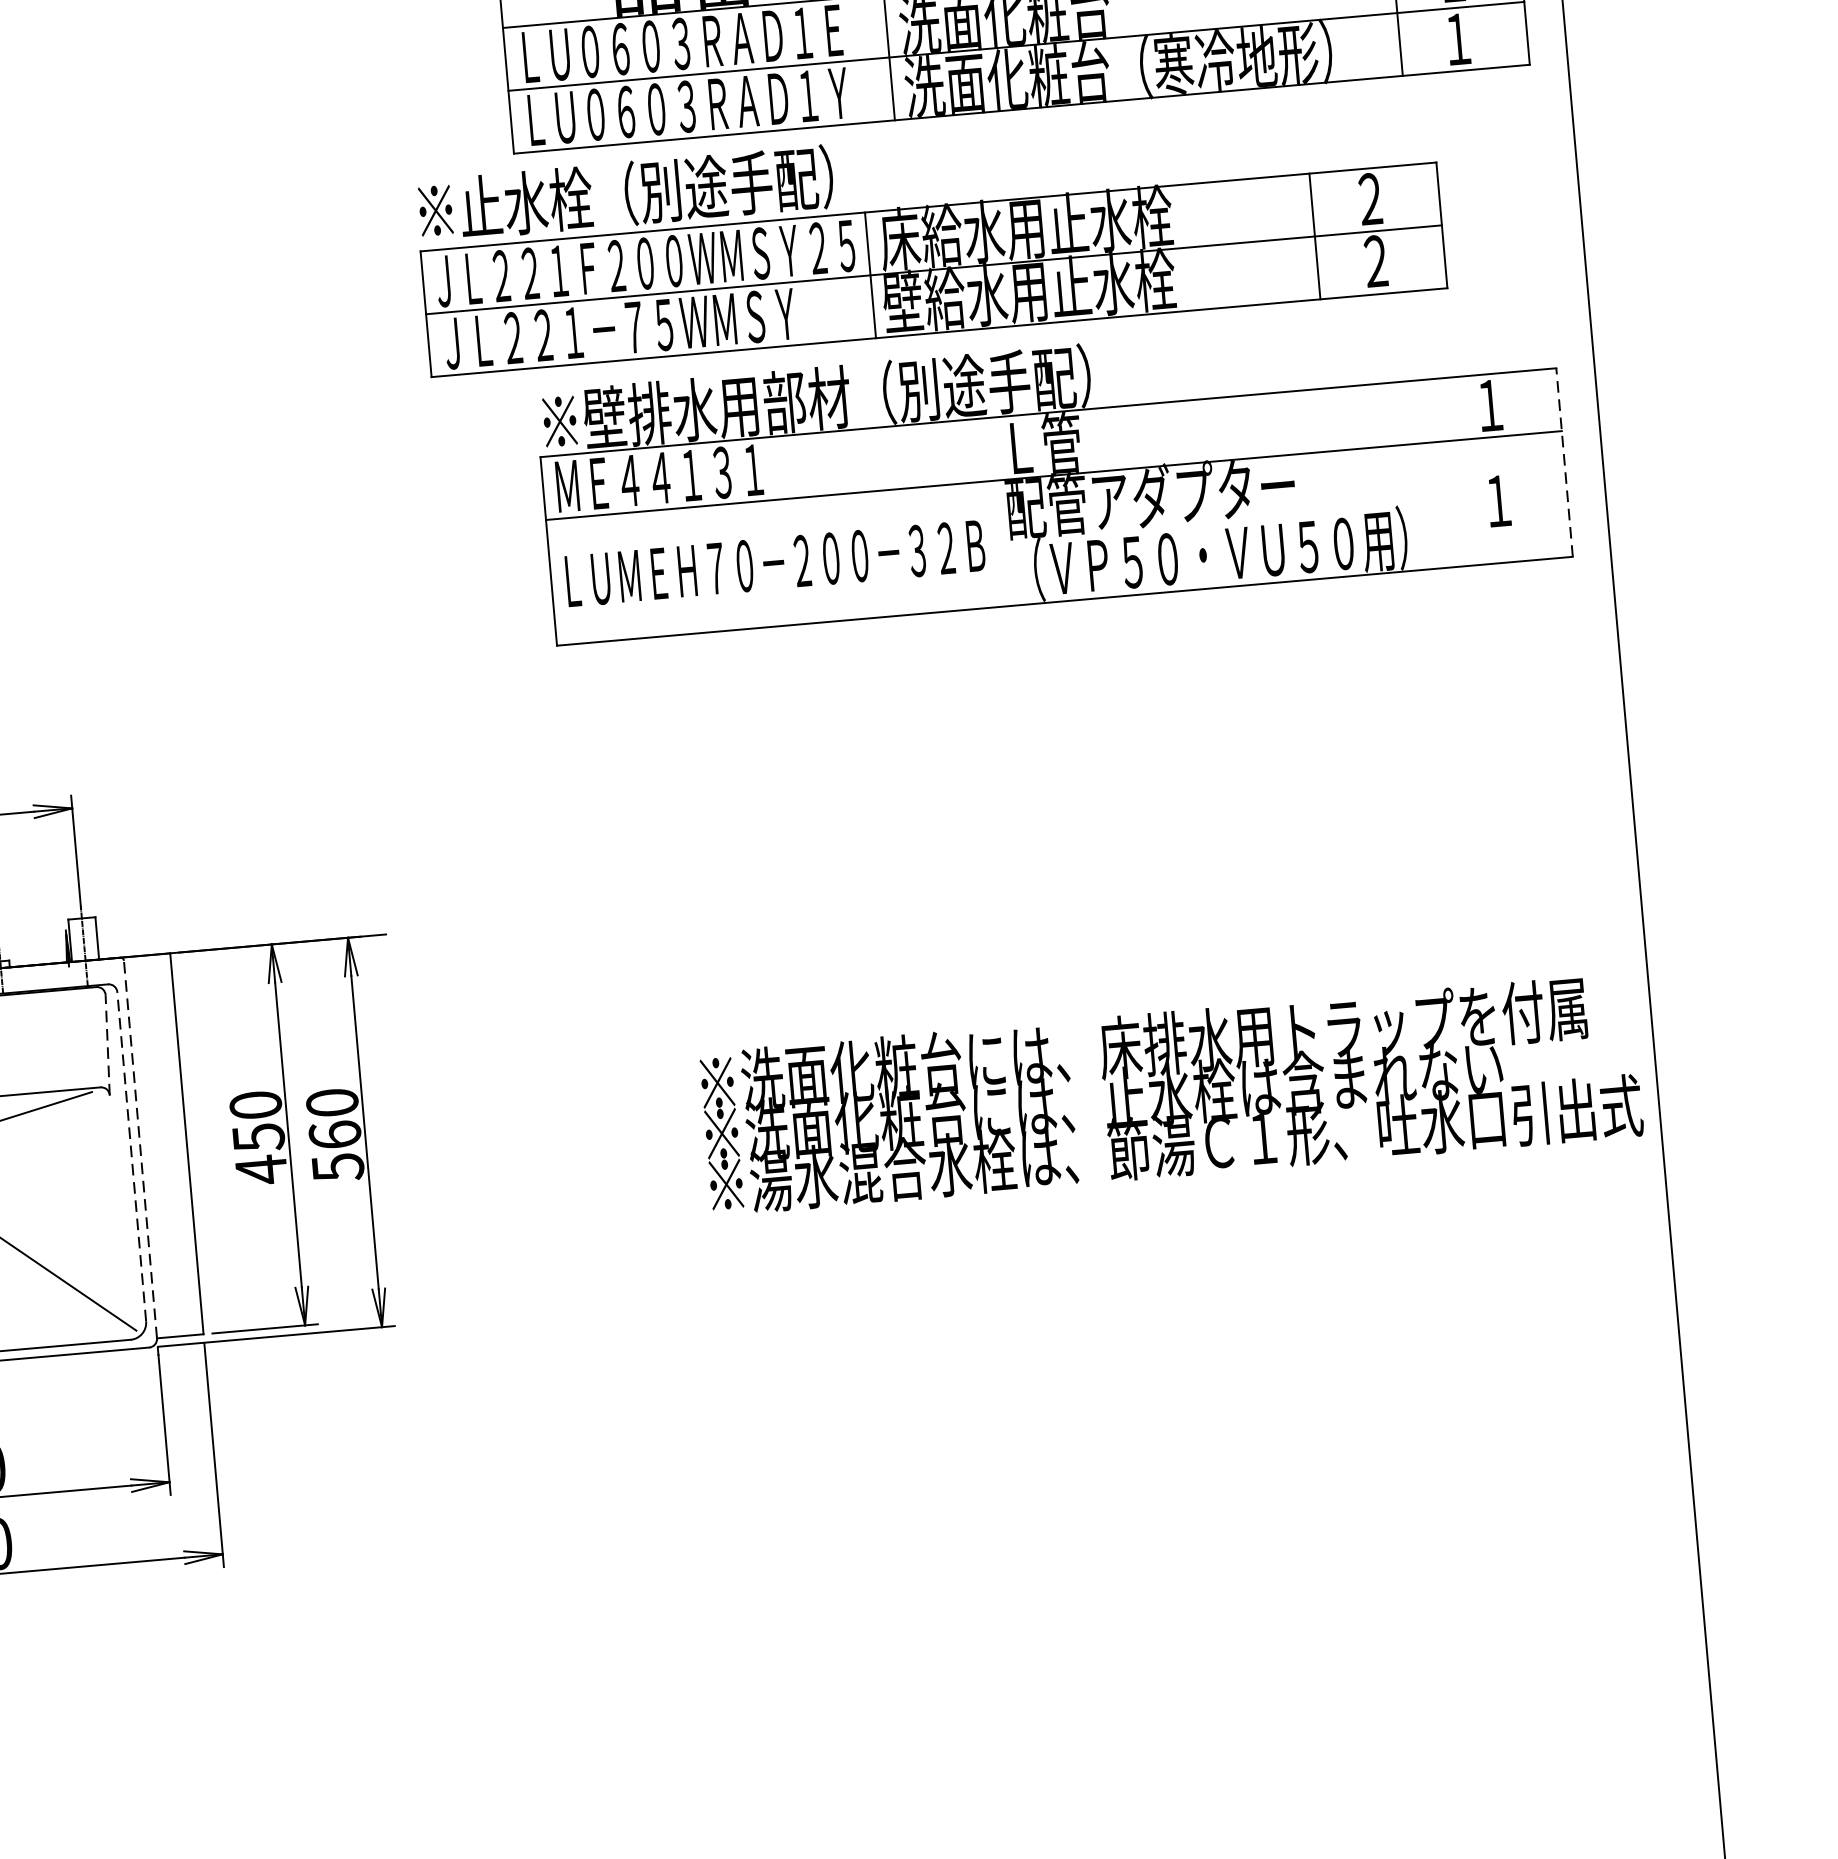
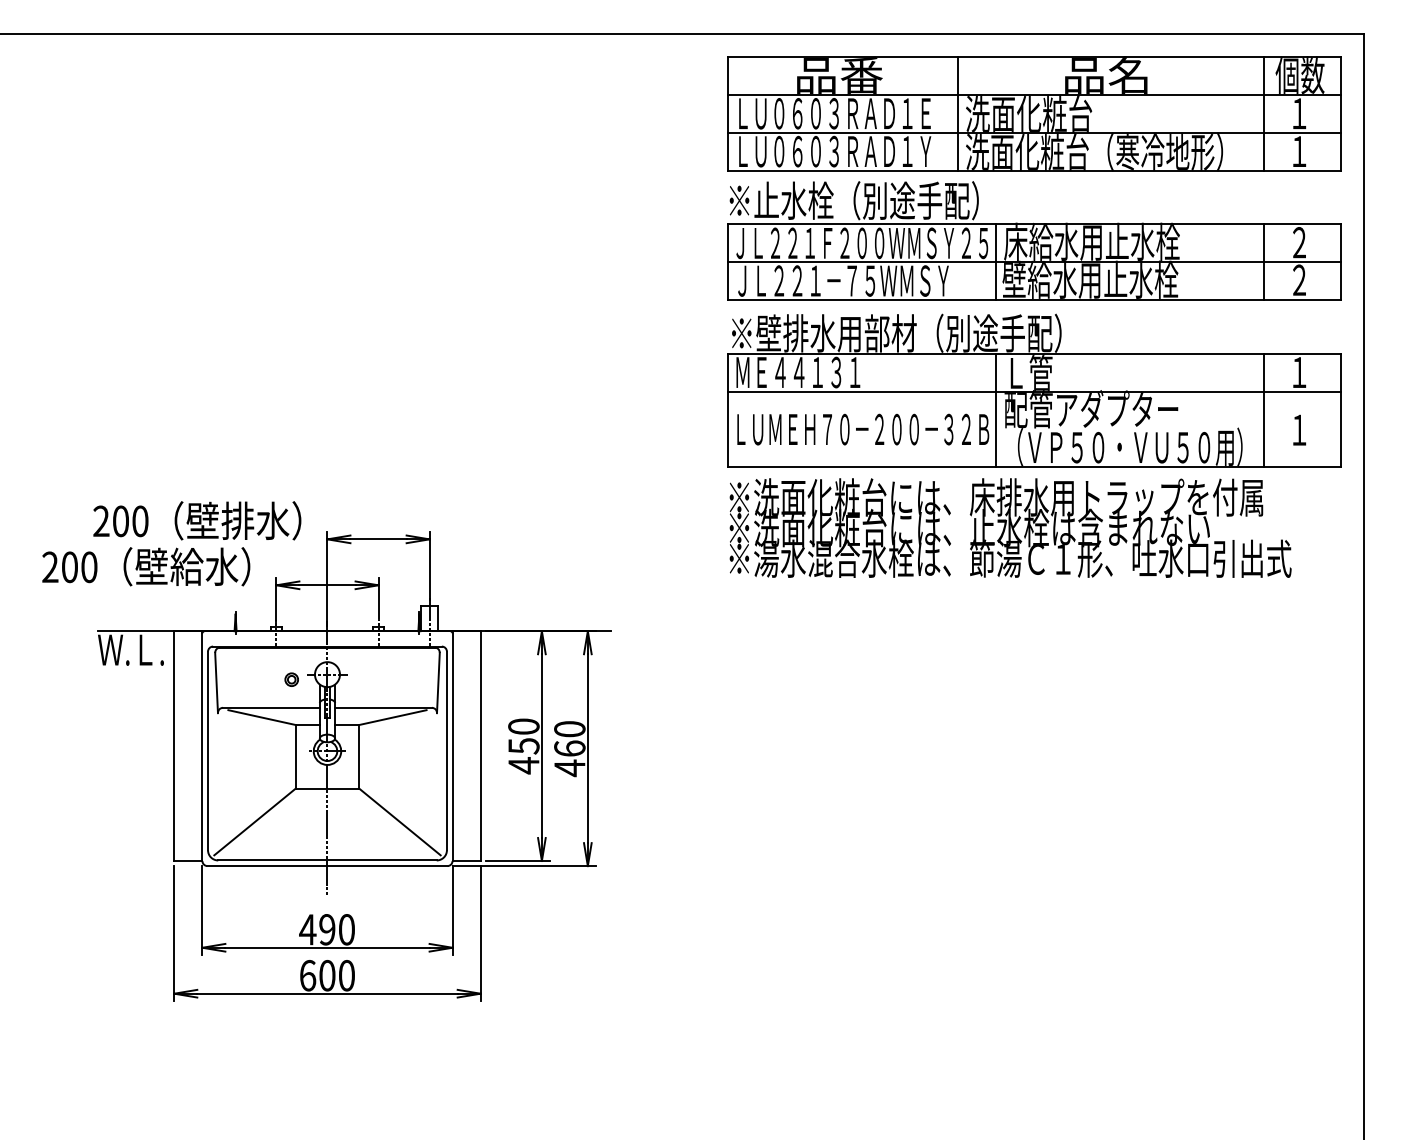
part: (930, 233) -> (1034, 240), moved
line: (1564, 462) -> (1340, 410), dashed -> solid
line: (1437, 473) -> (1264, 410), added
line: (993, 512) -> (996, 410), added
line: (107, 1044) -> (438, 682), dashed -> solid
text: (1171, 1093) -> (1010, 527), moved
line: (140, 1150) -> (452, 747), dashed -> solid
line: (130, 1156) -> (446, 750), dashed -> solid
text: (337, 1168) -> (569, 768), 560 -> 460

